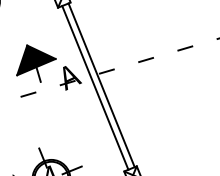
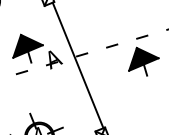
part: (187, 80) -> (143, 61), added
line: (95, 87) -> (73, 67), removed

